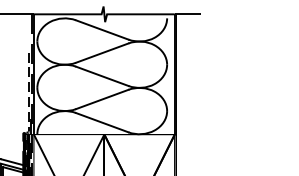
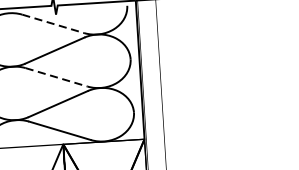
line: (102, 29) -> (53, 23), solid -> dashed
line: (102, 76) -> (56, 77), solid -> dashed

